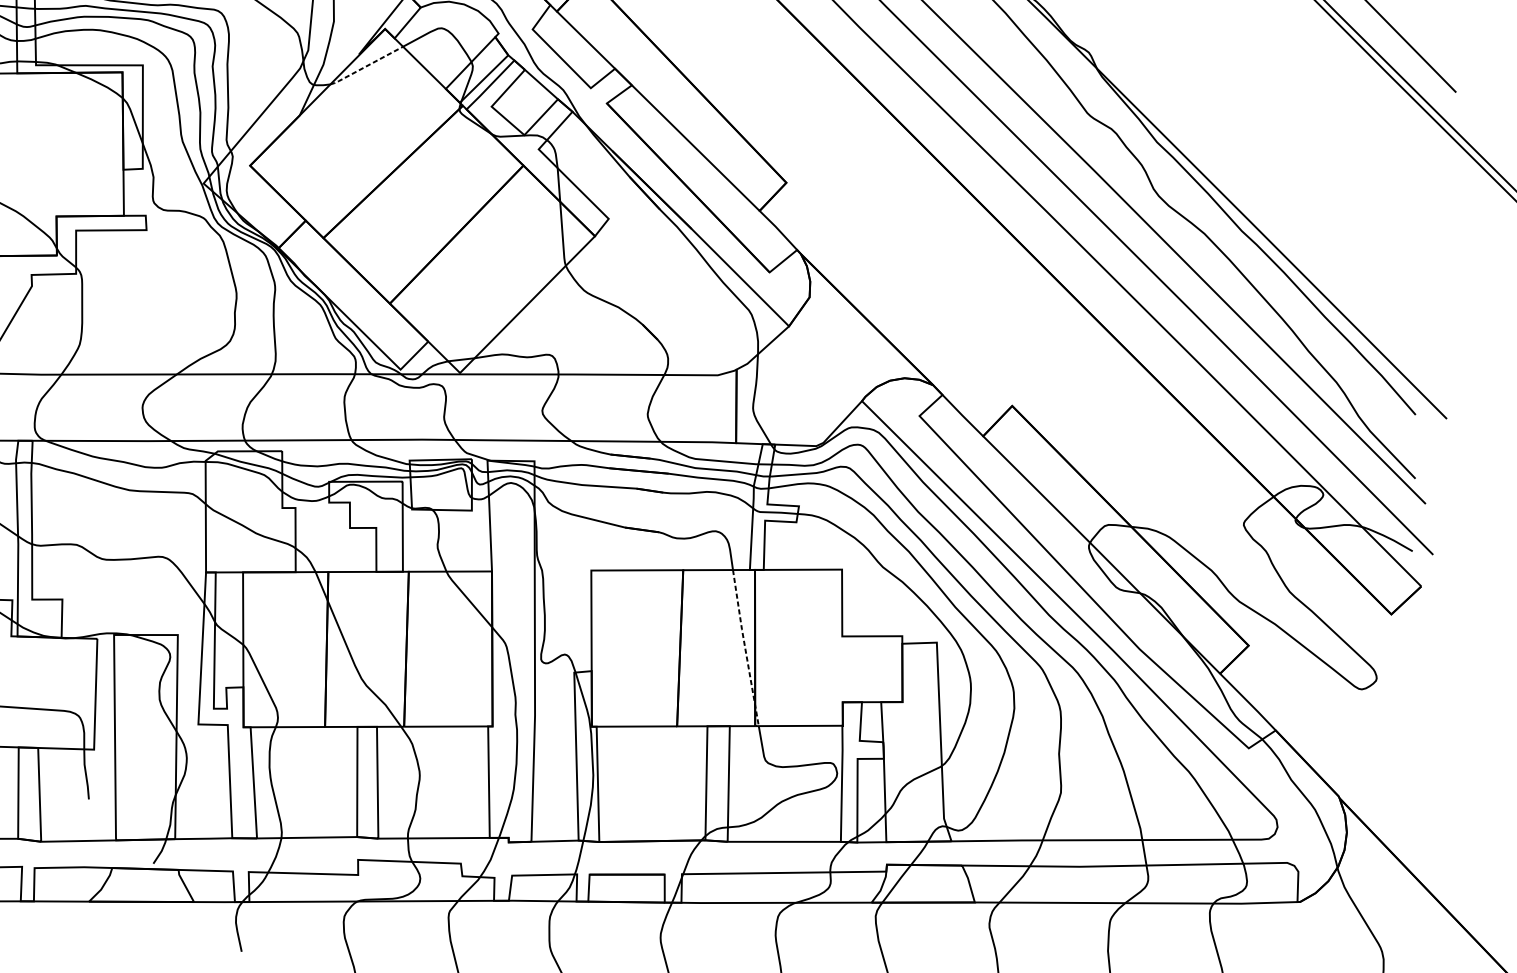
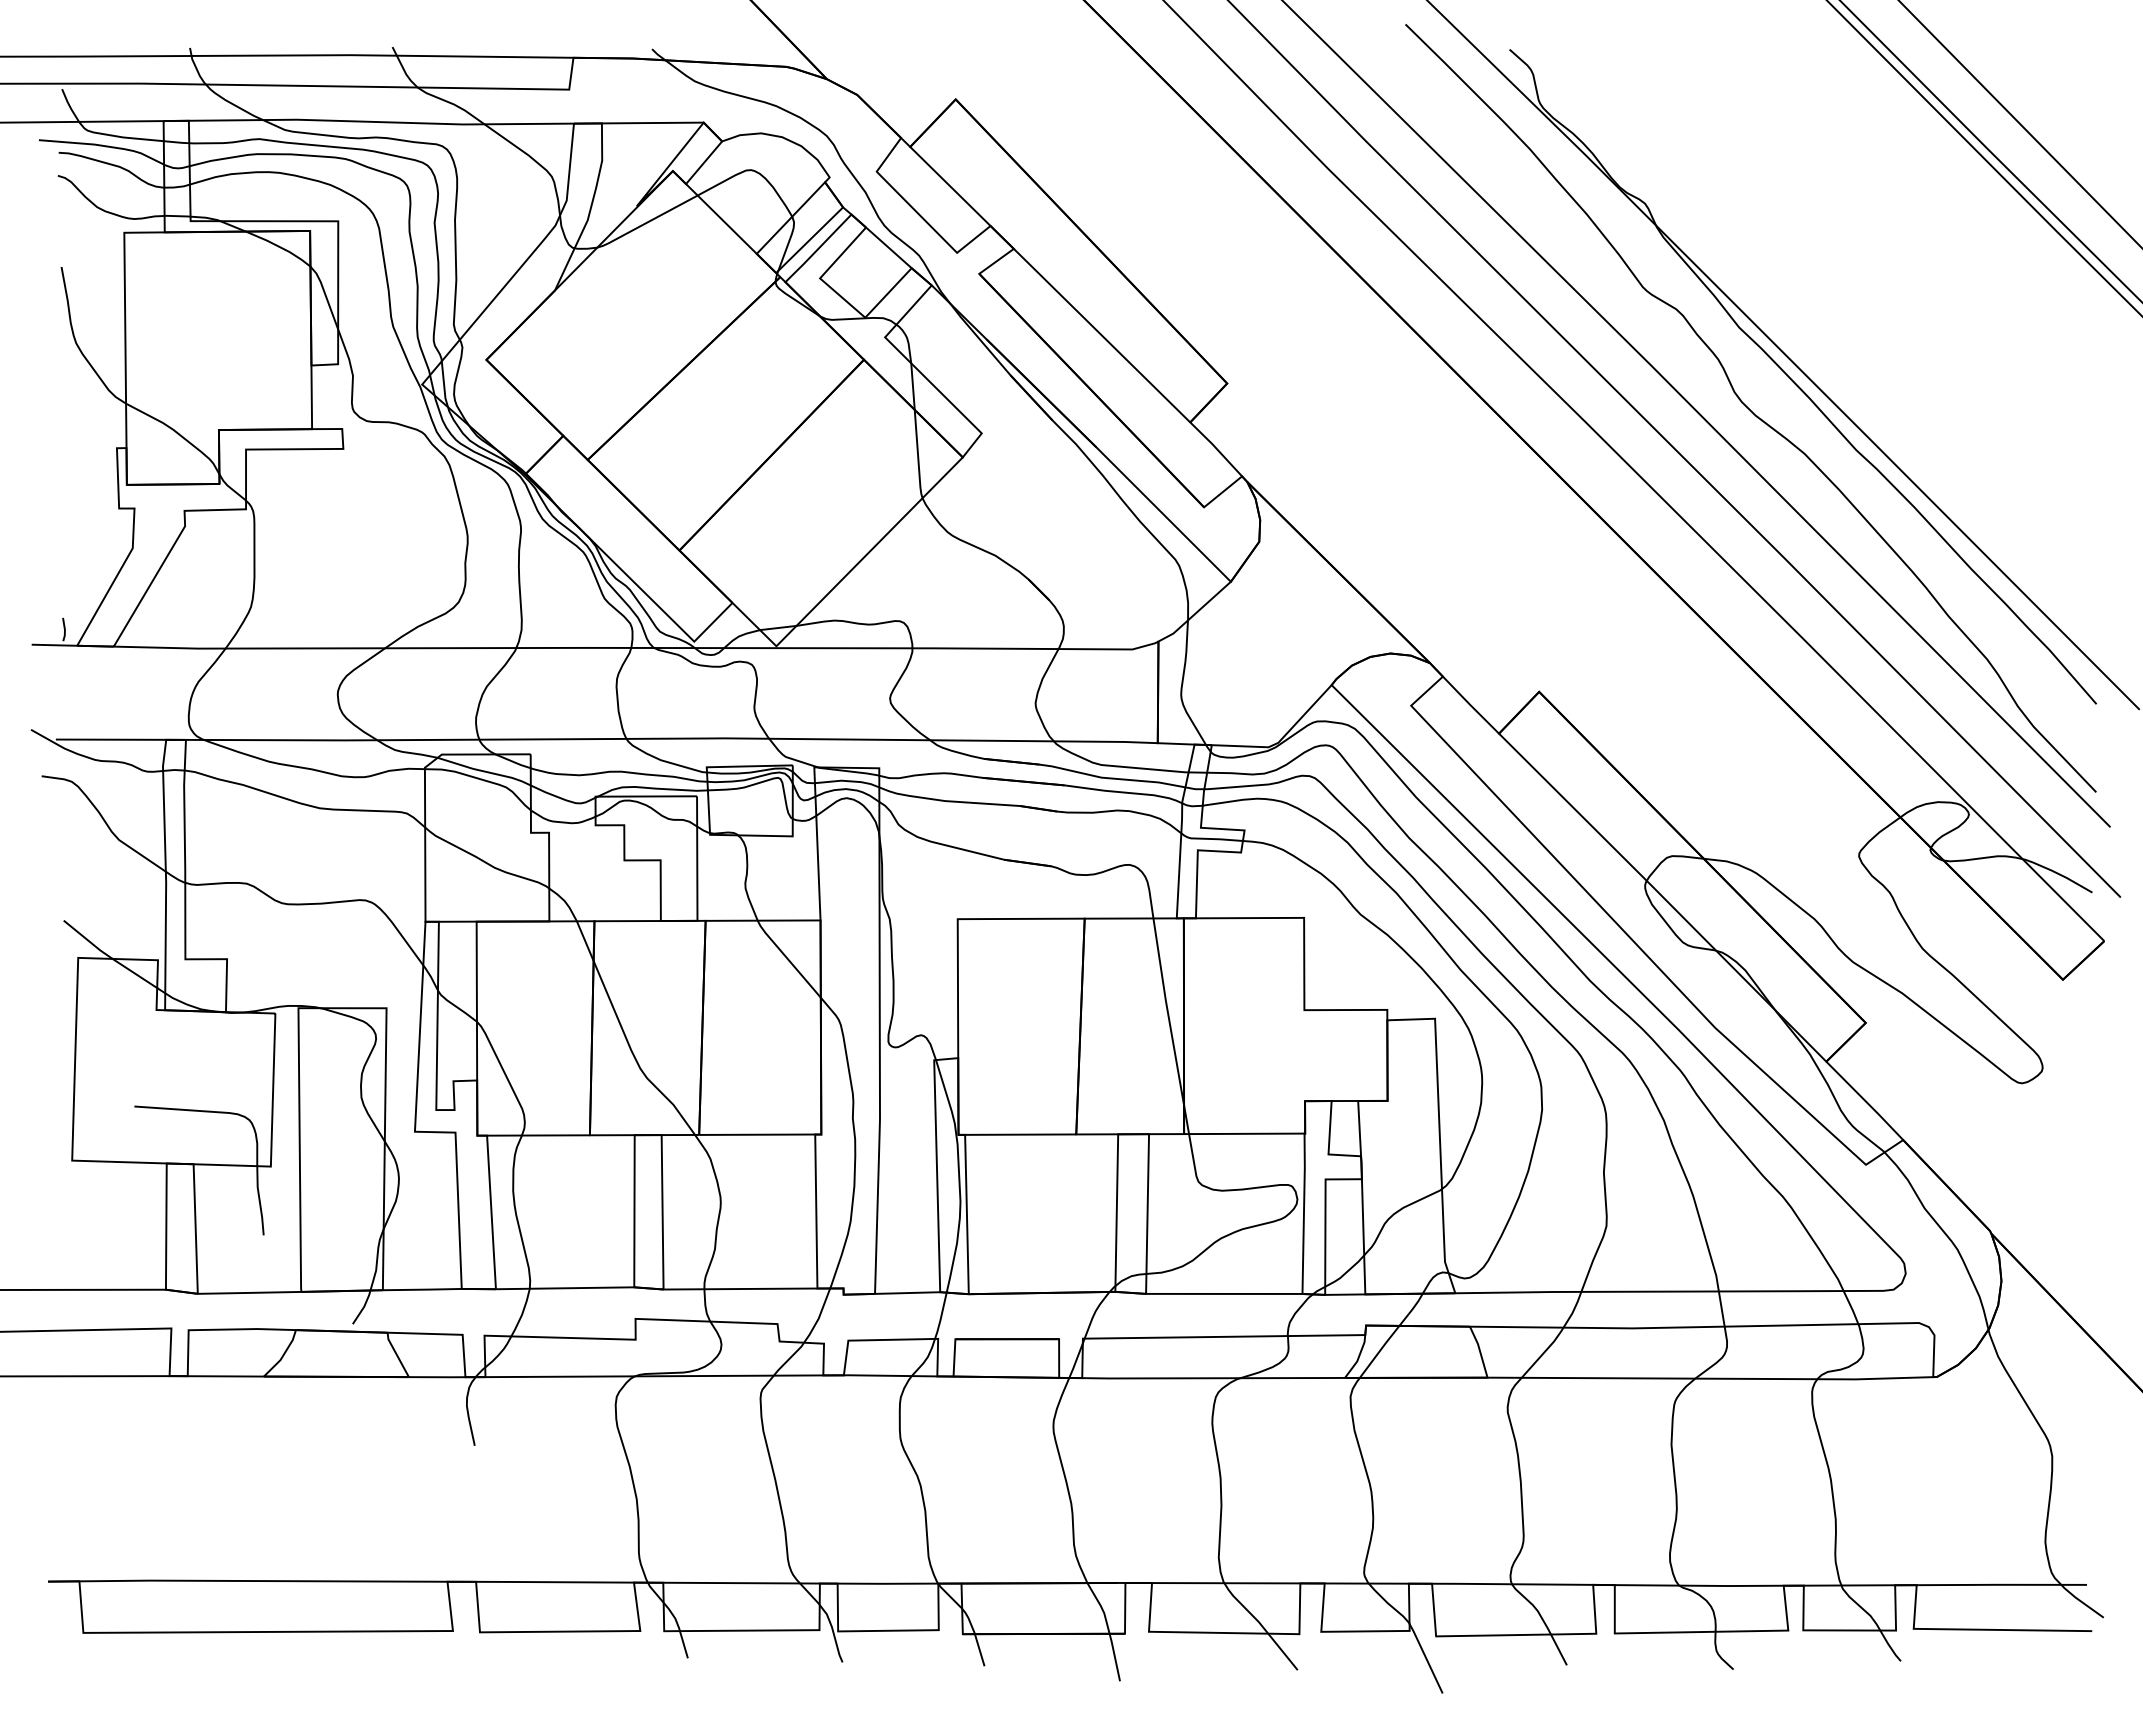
line: (366, 66) -> (646, 222), dashed -> solid
line: (745, 648) -> (1170, 1026), dashed -> solid

